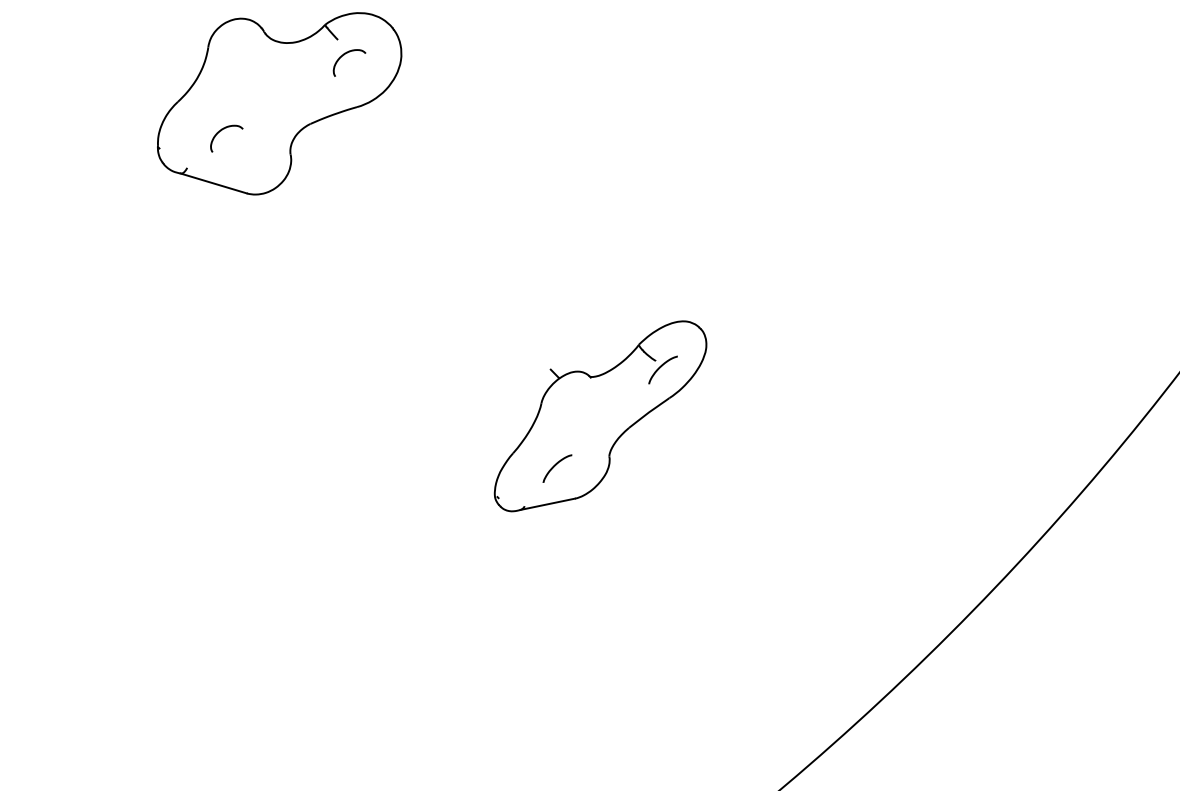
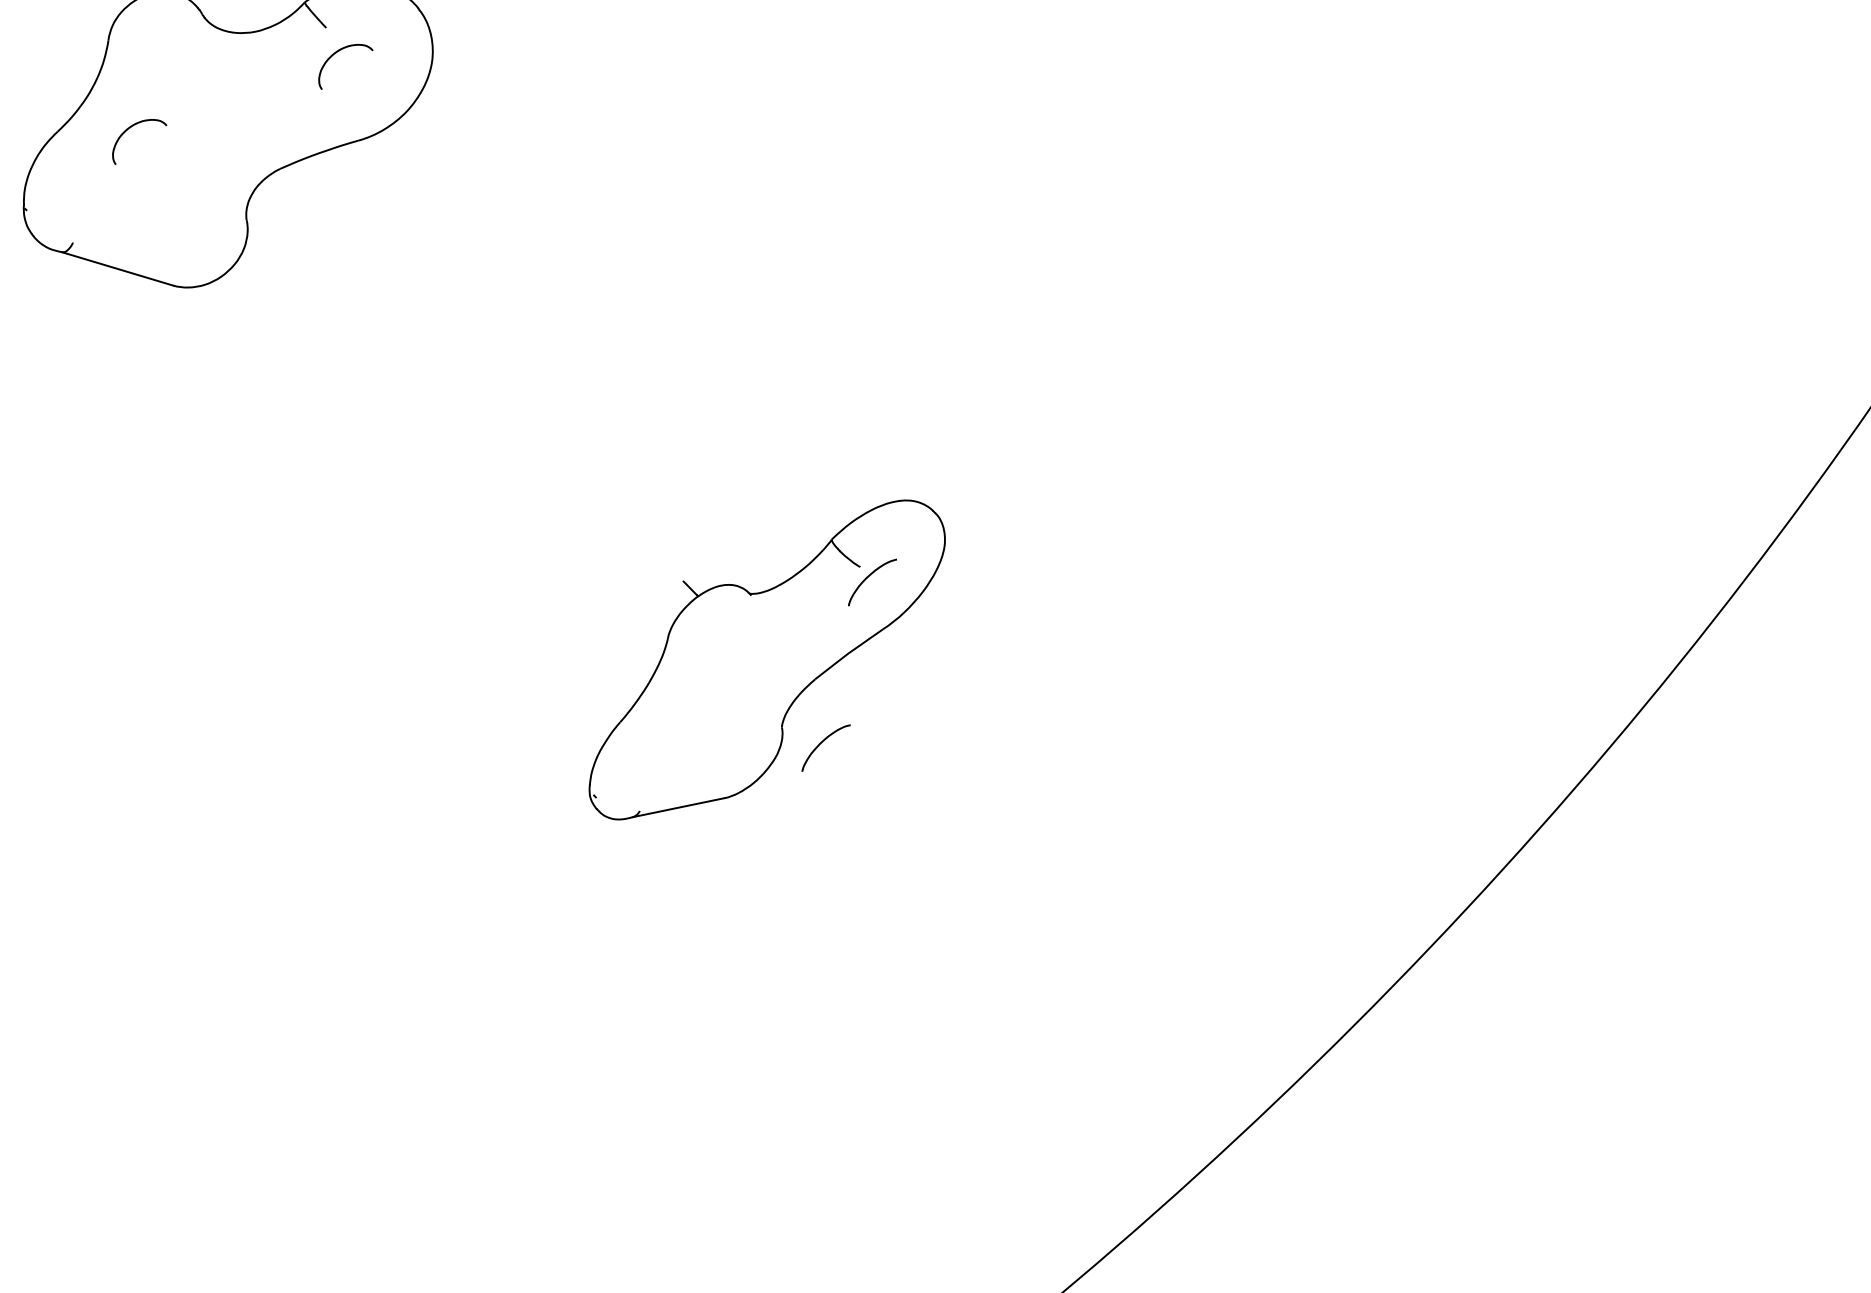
curve: (221, 131) -> (130, 129), moved
curve: (555, 466) -> (822, 744), moved

